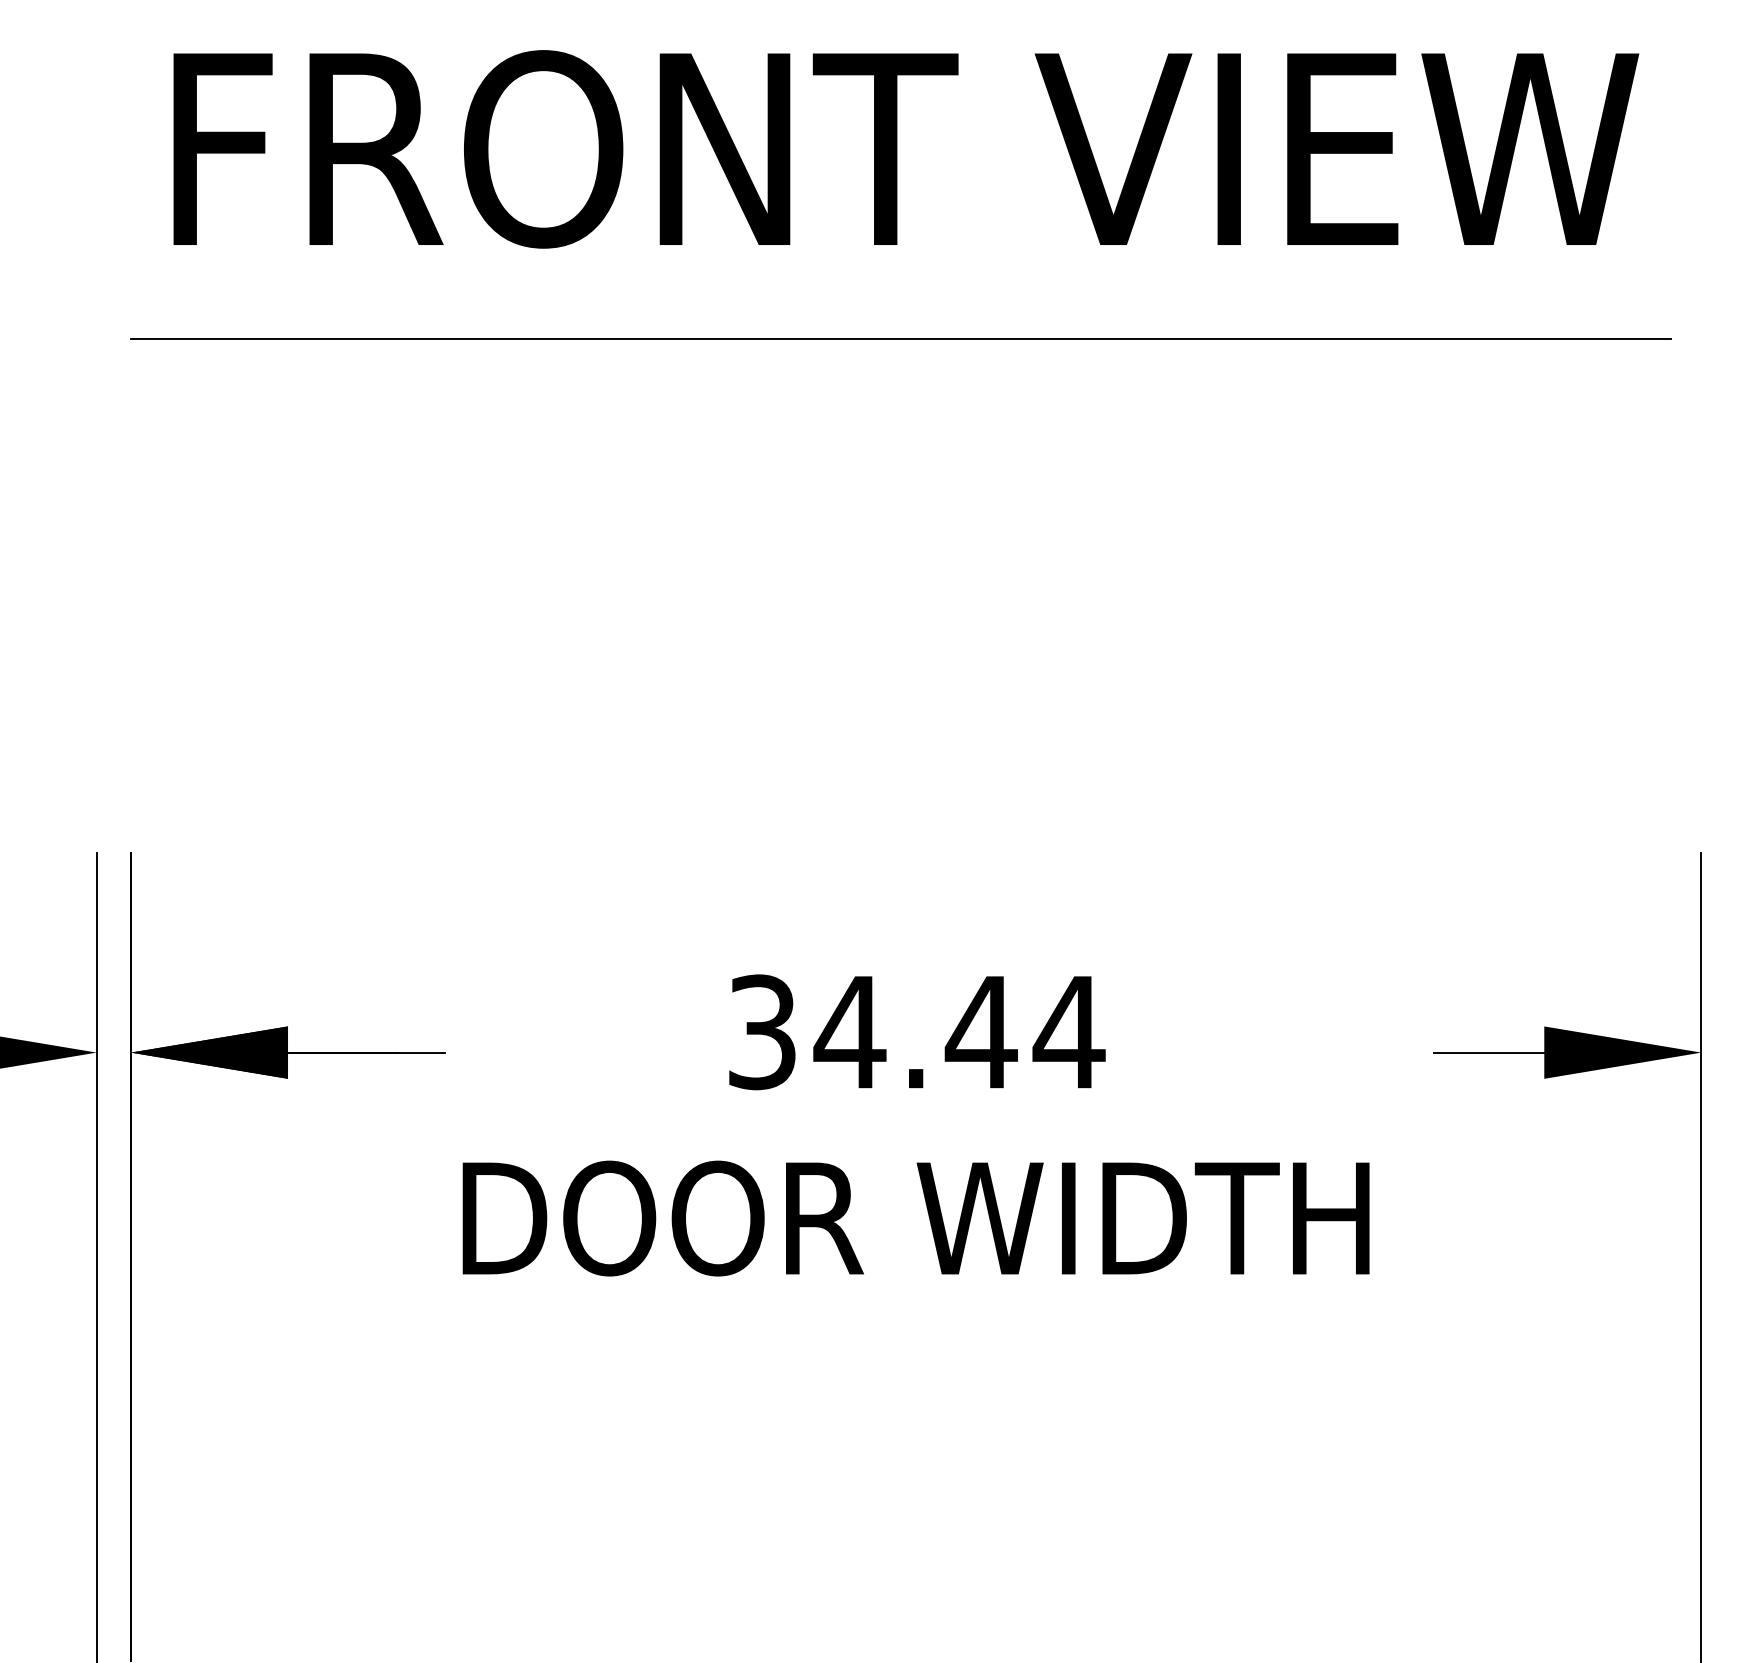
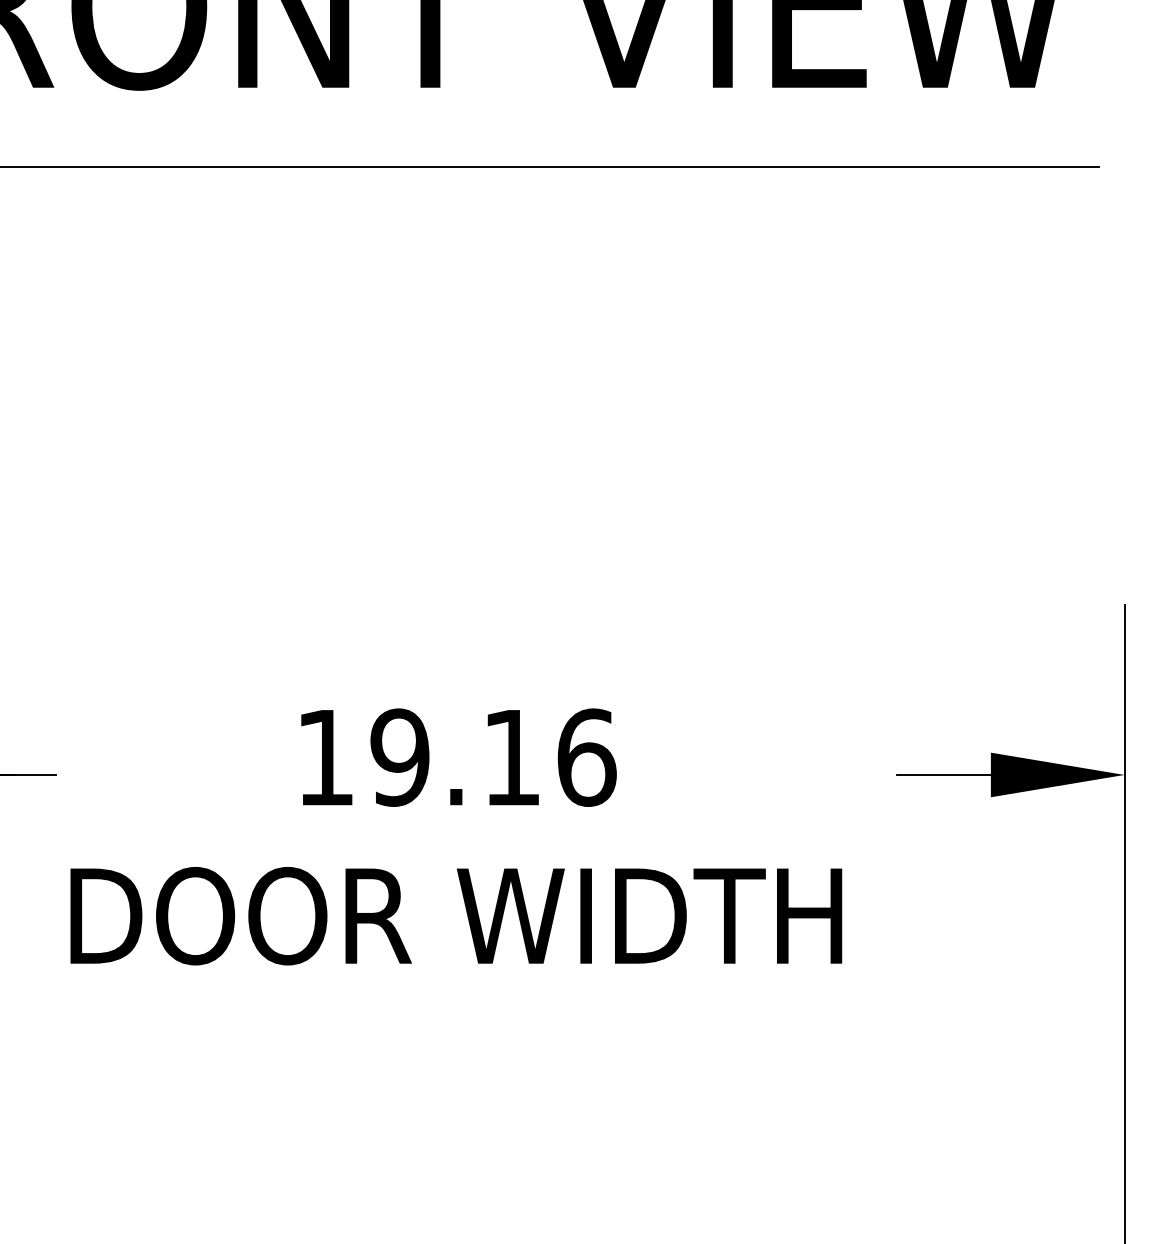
text: (917, 1032) -> (457, 757), 34.44 -> 19.16

